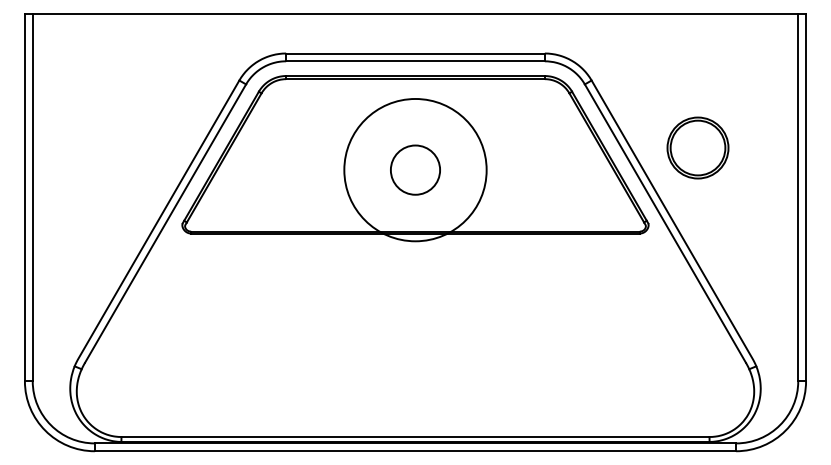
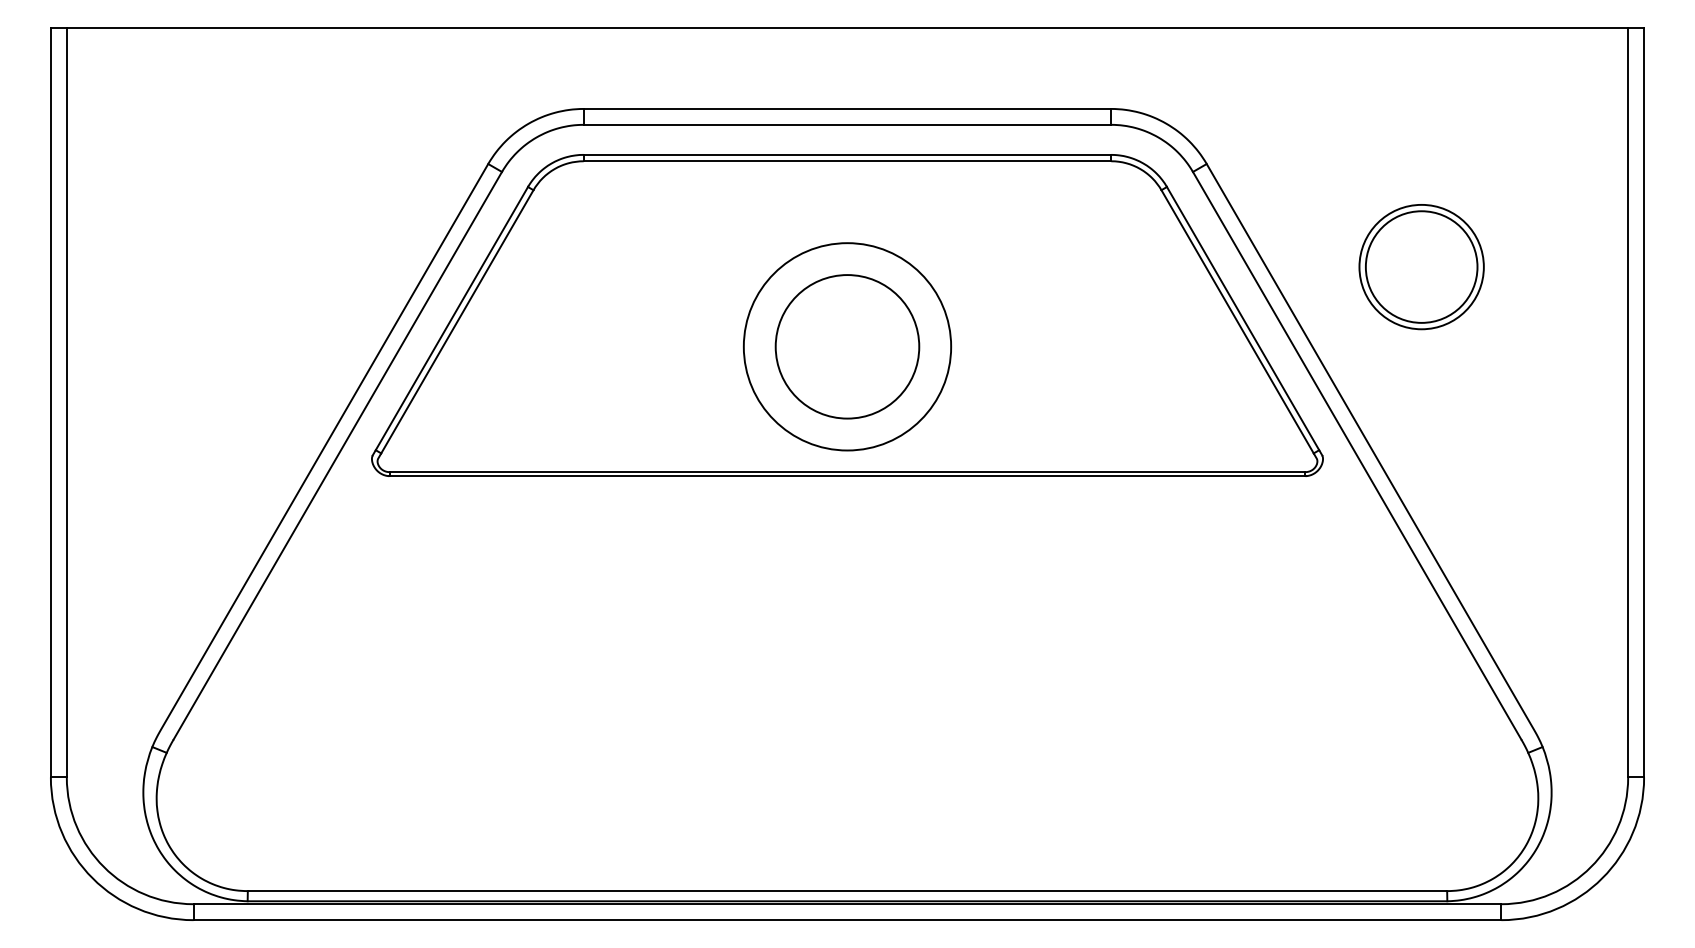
part: (697, 147) -> (1420, 265), moved
circle: (415, 169) -> (847, 345), size x0.71
circle: (415, 169) -> (847, 345), size x1.43

